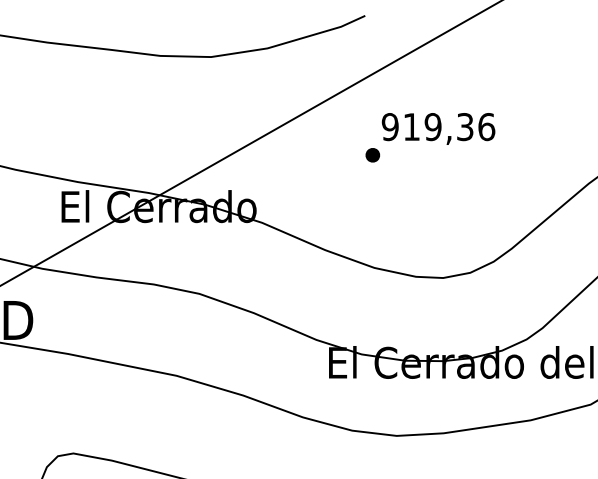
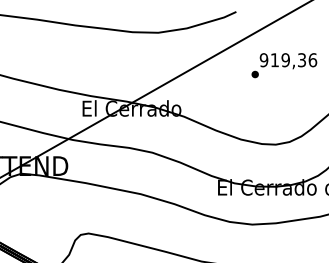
text: (430, 137) -> (284, 65), moved

